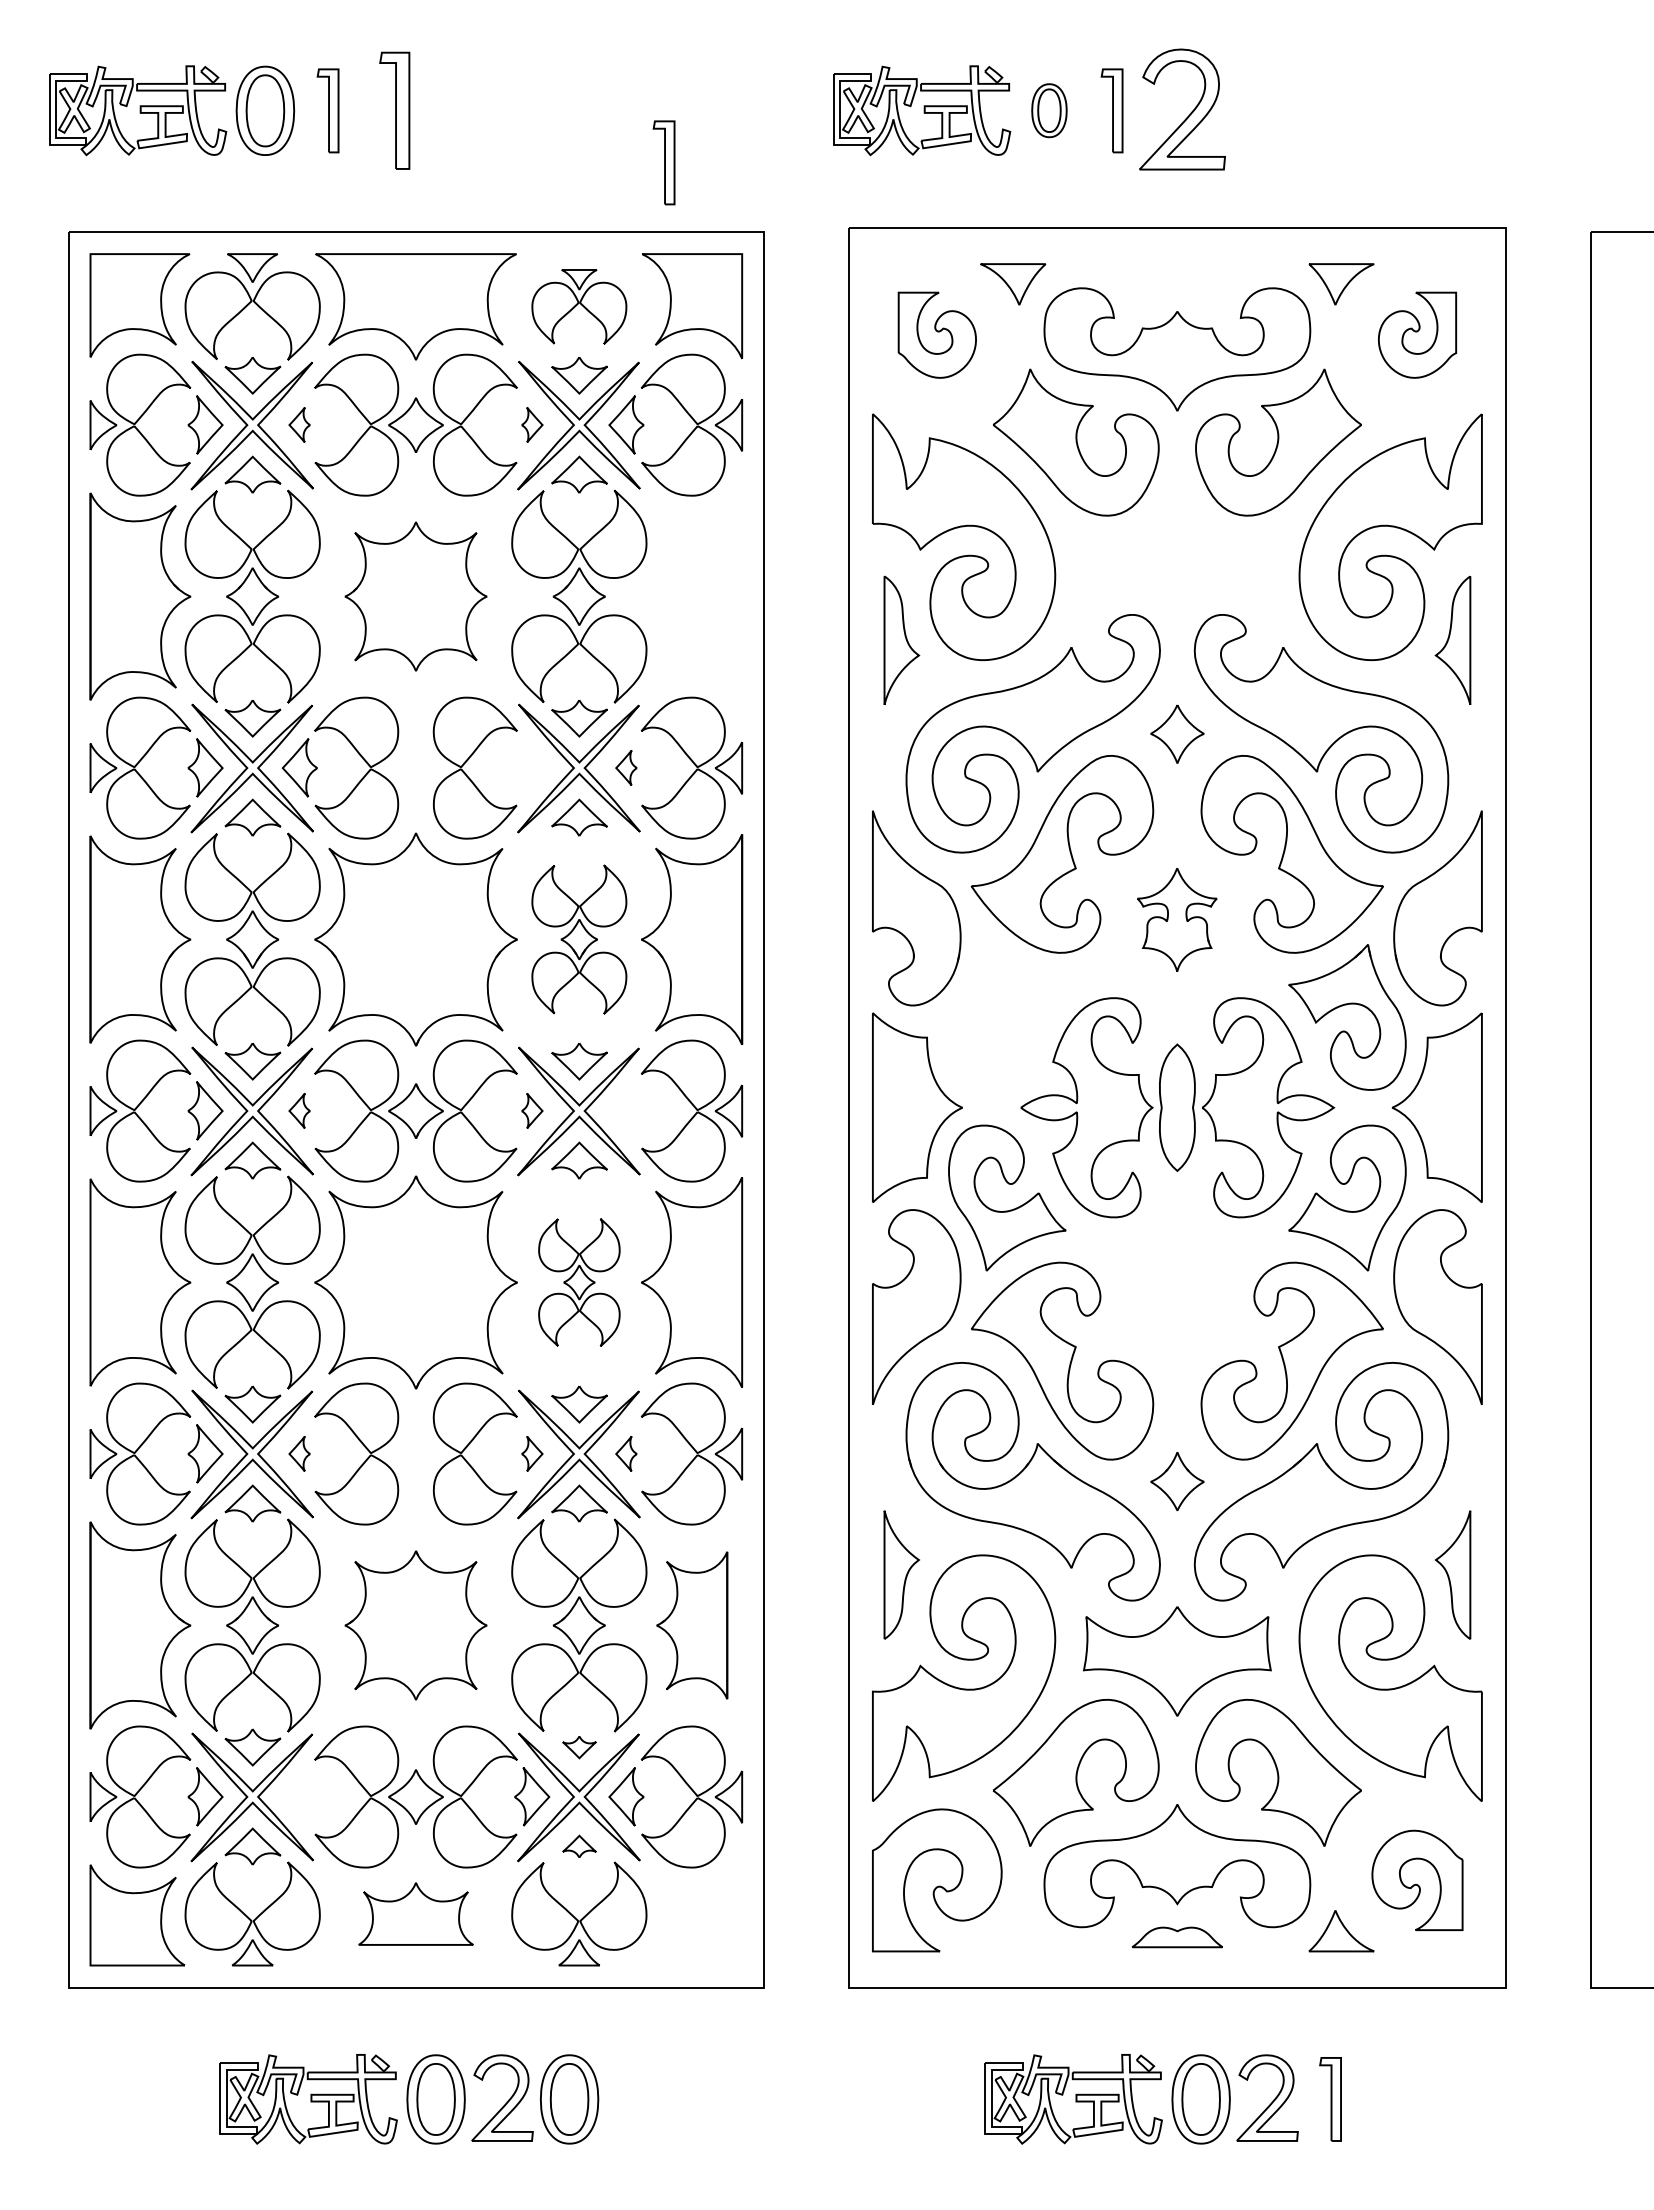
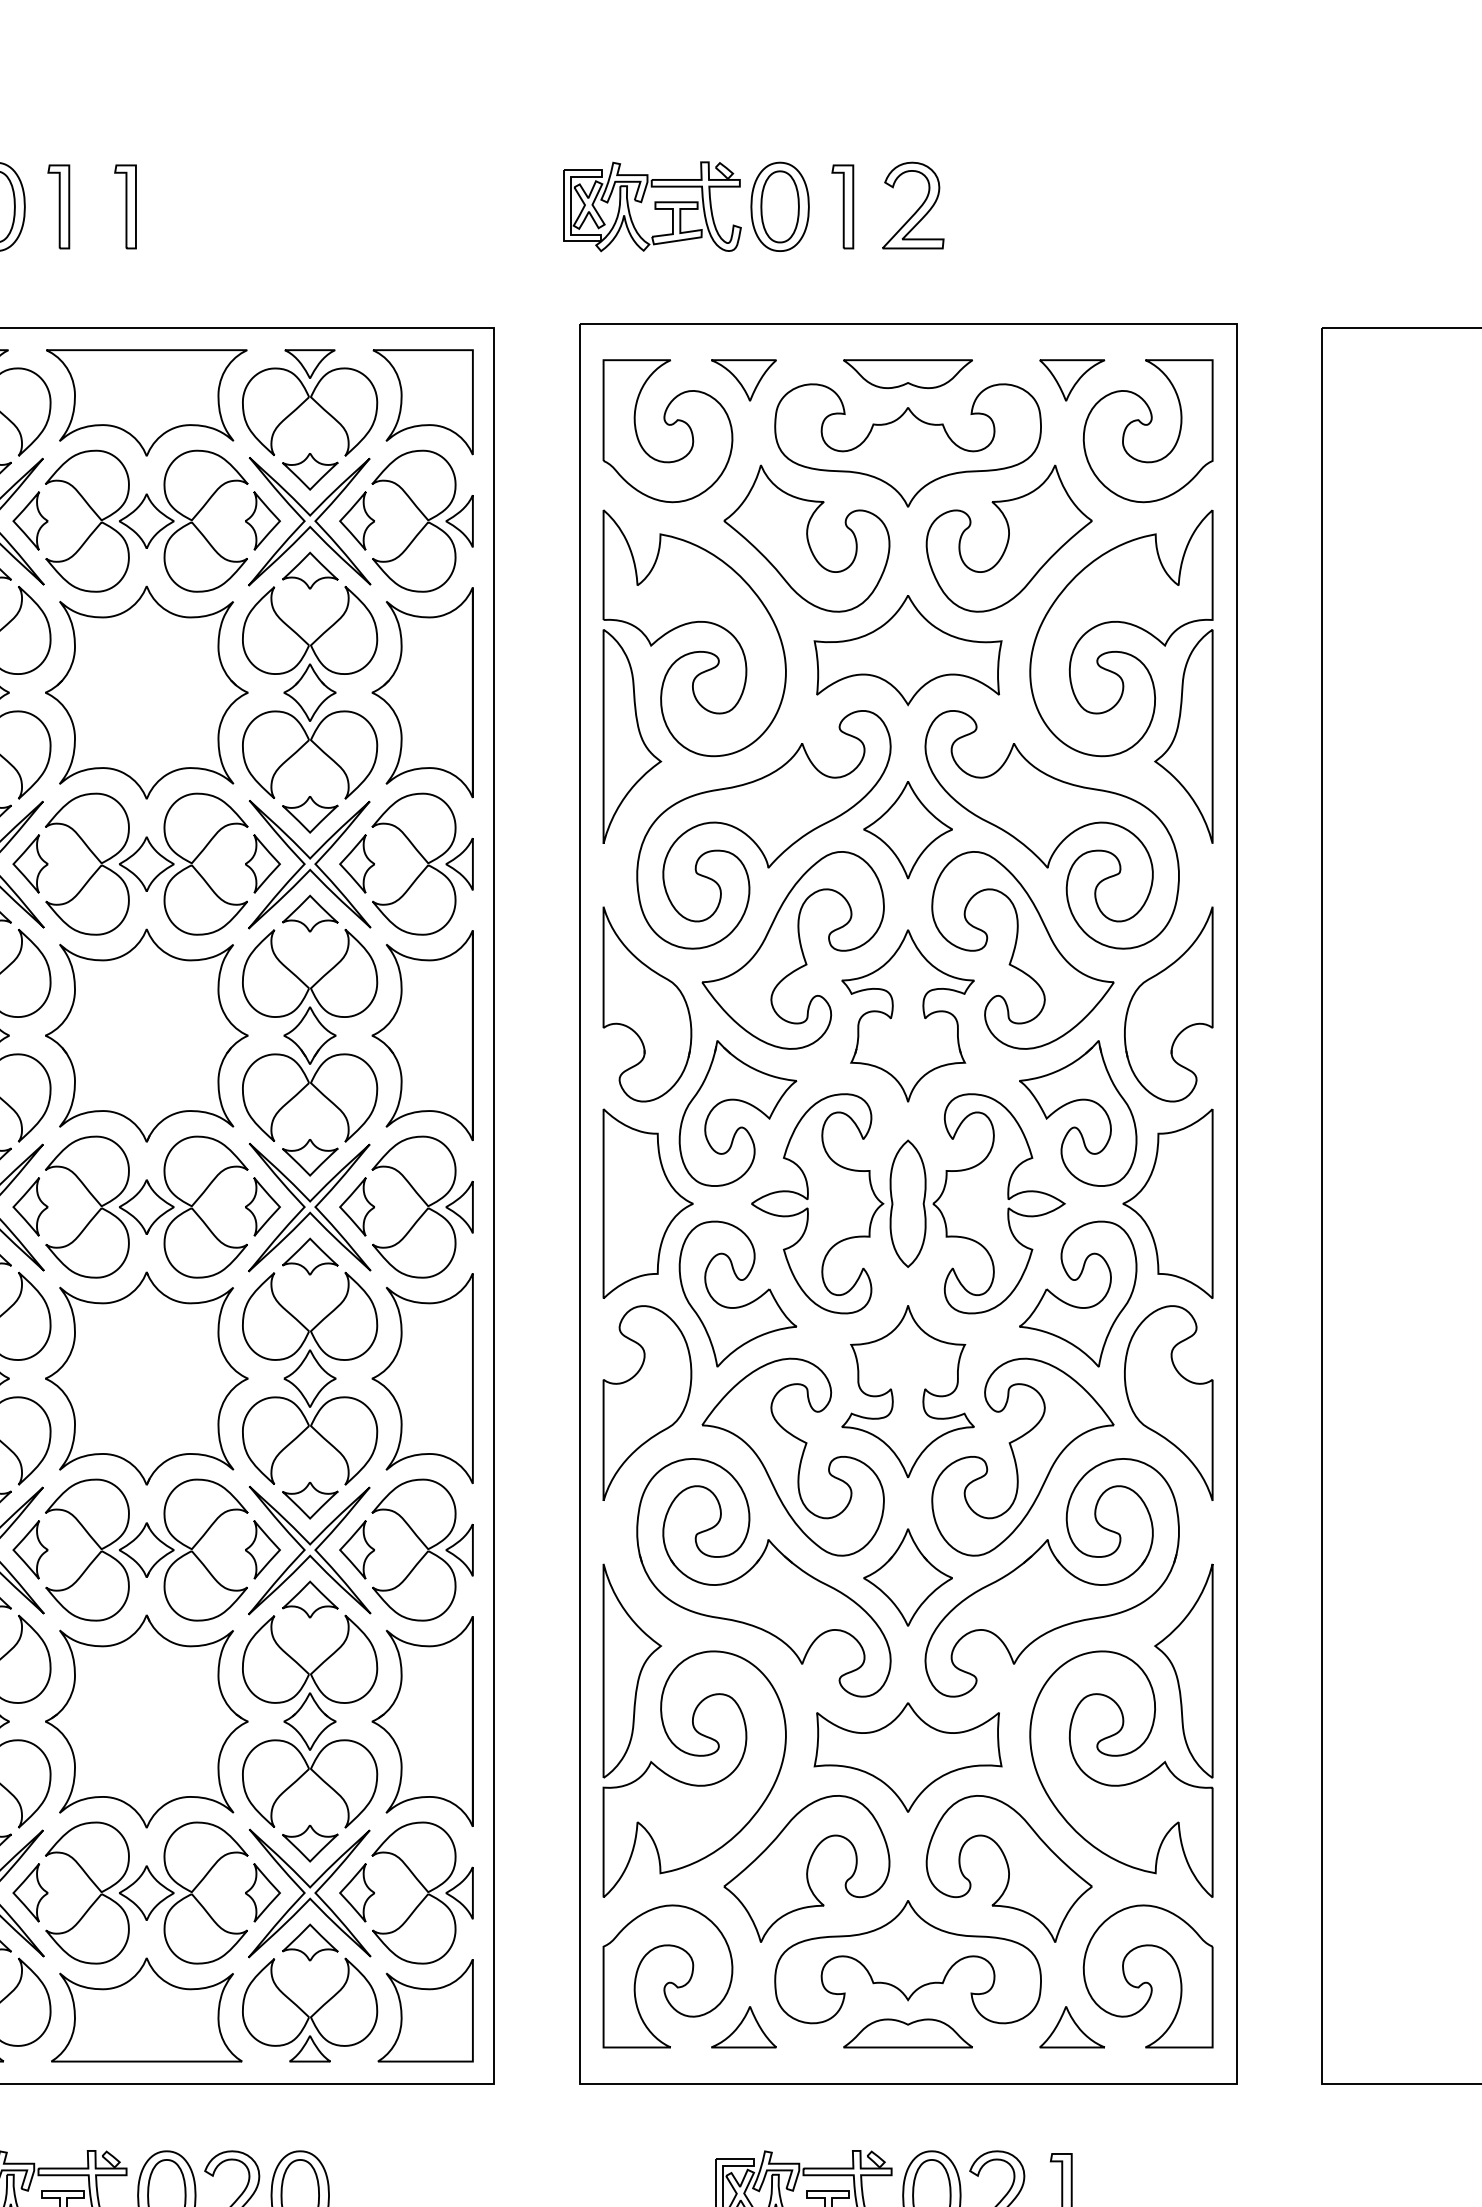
part: (1182, 109) -> (913, 205), size x0.71
part: (394, 110) -> (125, 206), size x0.71
part: (1049, 110) -> (780, 206), size x1.67
part: (663, 162) -> (394, 258), removed
part: (1177, 277) -> (908, 373), added
part: (579, 306) -> (310, 402), size x1.43
part: (937, 335) -> (668, 431), size x1.67
part: (1417, 335) -> (1148, 431), size x1.67
part: (299, 424) -> (30, 520), size x1.67
part: (532, 424) -> (263, 520), size x1.67
part: (1177, 554) -> (908, 650), added
part: (415, 596) -> (146, 692), size x1.43
part: (692, 596) -> (423, 692), added
part: (901, 640) -> (632, 736), size x1.67
part: (1452, 640) -> (1183, 736), size x1.67
part: (1177, 734) -> (908, 830), size x1.67
part: (415, 767) -> (146, 863), added
part: (532, 767) -> (263, 863), added
part: (626, 767) -> (357, 863), size x1.67
part: (1176, 919) -> (907, 1015), size x1.67
part: (579, 939) -> (310, 1035), size x1.43
part: (1007, 1005) -> (738, 1101), added
part: (299, 1110) -> (30, 1206), size x1.67
part: (532, 1110) -> (263, 1206), size x1.67
part: (626, 1110) -> (357, 1206), added
part: (579, 1282) -> (310, 1378), size x1.67
part: (1177, 1295) -> (908, 1391), added
part: (299, 1453) -> (30, 1549), size x1.67
part: (415, 1453) -> (146, 1549), added
part: (532, 1453) -> (263, 1549), size x1.67
part: (626, 1453) -> (357, 1549), size x1.67
part: (1177, 1481) -> (908, 1577), size x1.67
part: (901, 1574) -> (632, 1670), size x1.67
part: (1452, 1574) -> (1183, 1670), size x1.67
part: (415, 1625) -> (146, 1721), size x1.43
part: (692, 1625) -> (423, 1721), size x1.43
part: (579, 1747) -> (310, 1843), size x1.67
part: (299, 1796) -> (30, 1892), added
part: (579, 1846) -> (310, 1942), size x1.67
part: (1417, 1880) -> (1148, 1976), size x1.43
part: (415, 1913) -> (146, 2009), size x1.67
part: (695, 1914) -> (426, 2010), added
part: (1013, 1931) -> (744, 2027), added
part: (1177, 1937) -> (908, 2033), size x1.43

